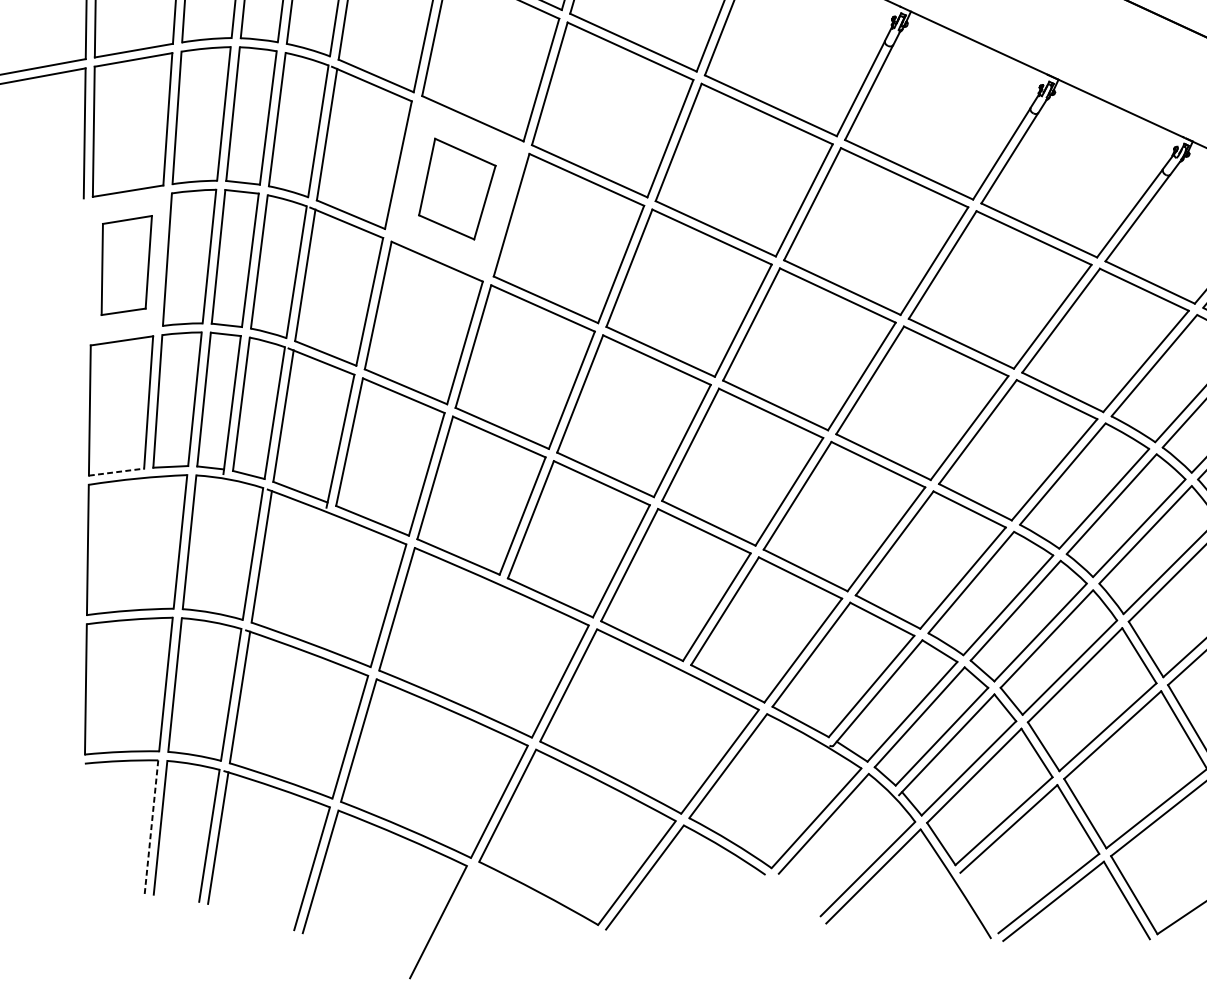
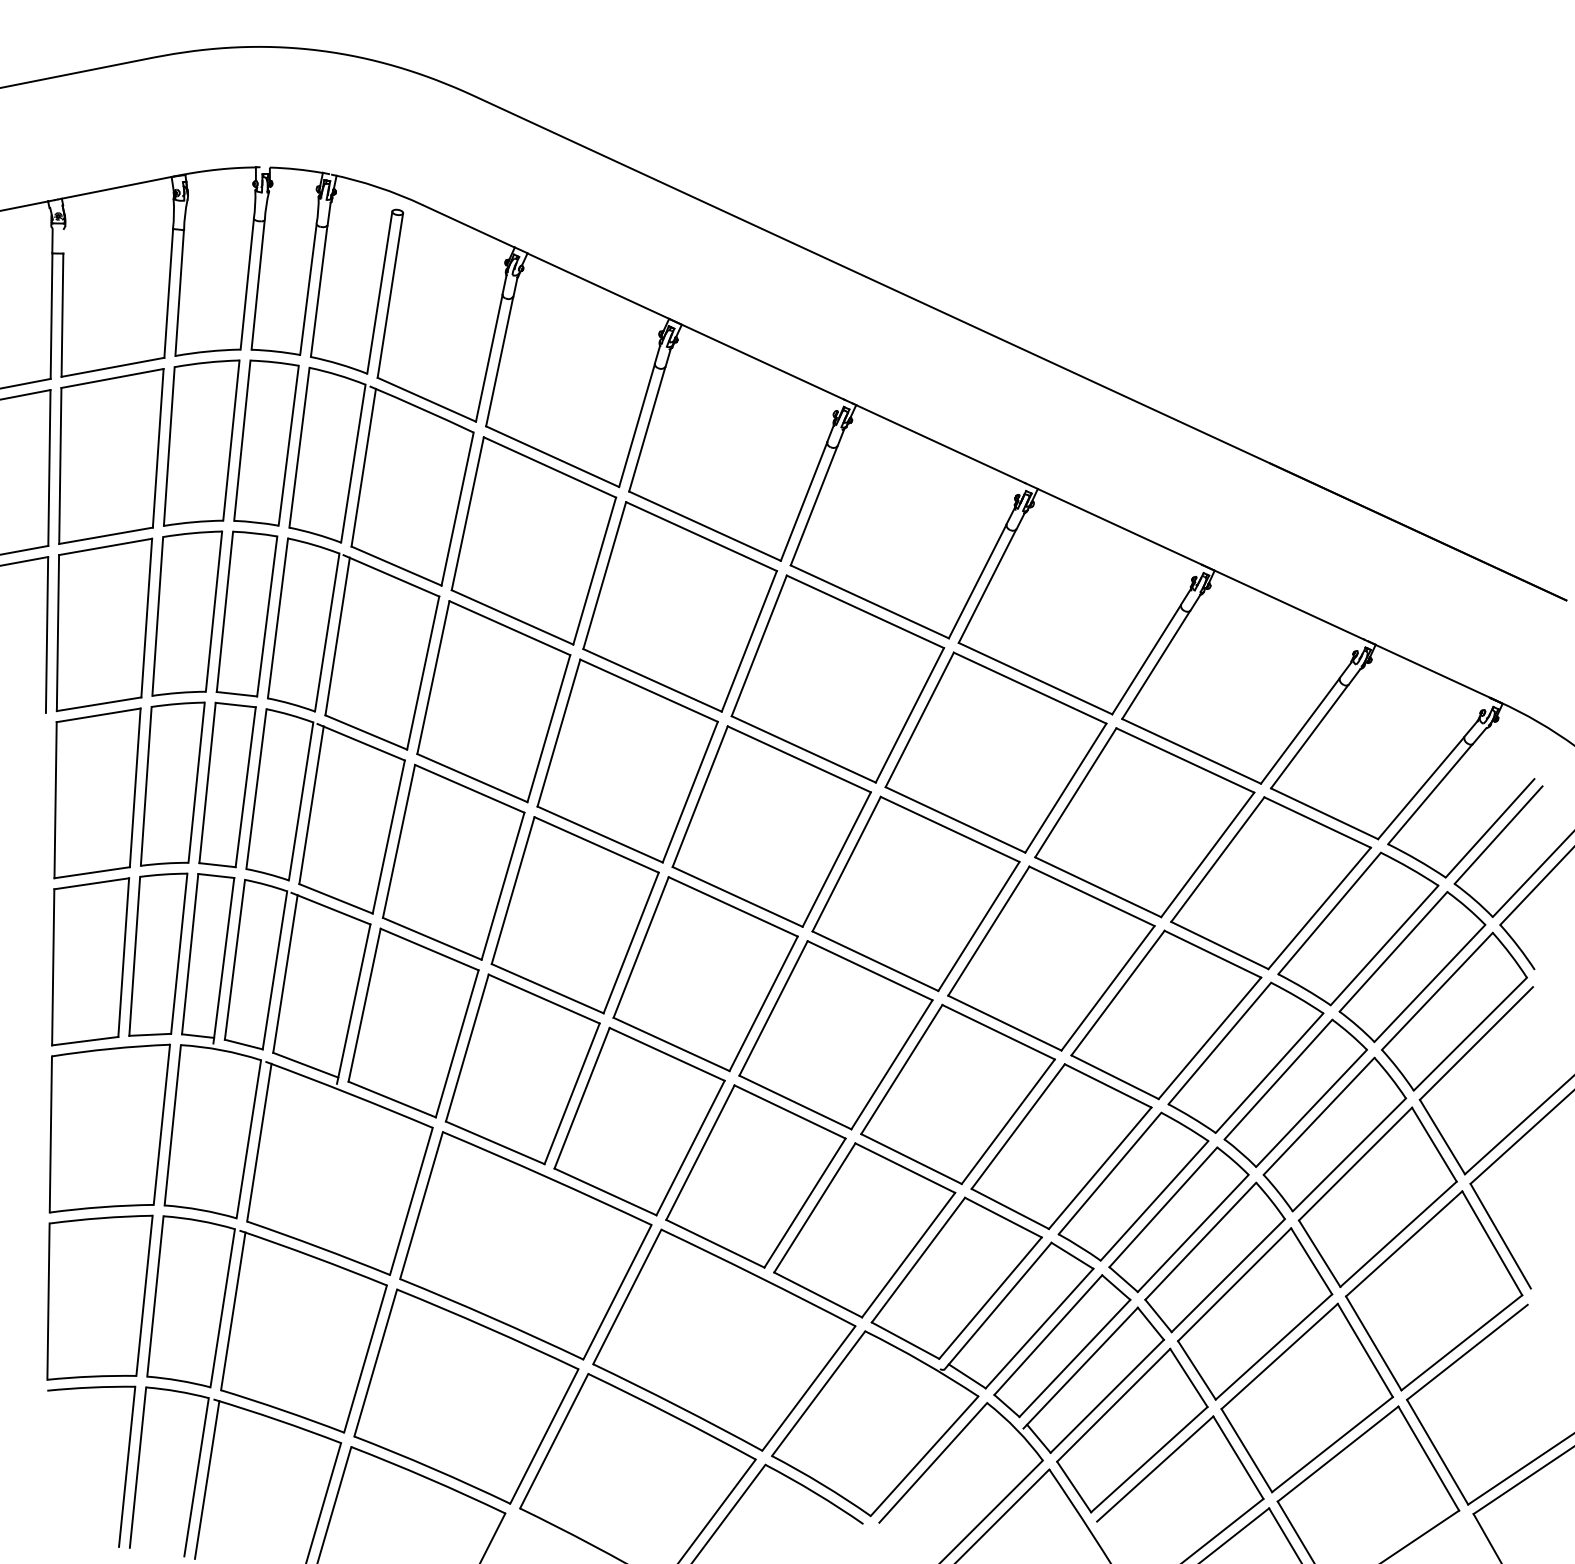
part: (457, 188) -> (493, 701), size x1.67
part: (126, 265) -> (97, 793), size x1.43
line: (116, 472) -> (85, 1041), dashed -> solid
line: (151, 826) -> (127, 1466), dashed -> solid

